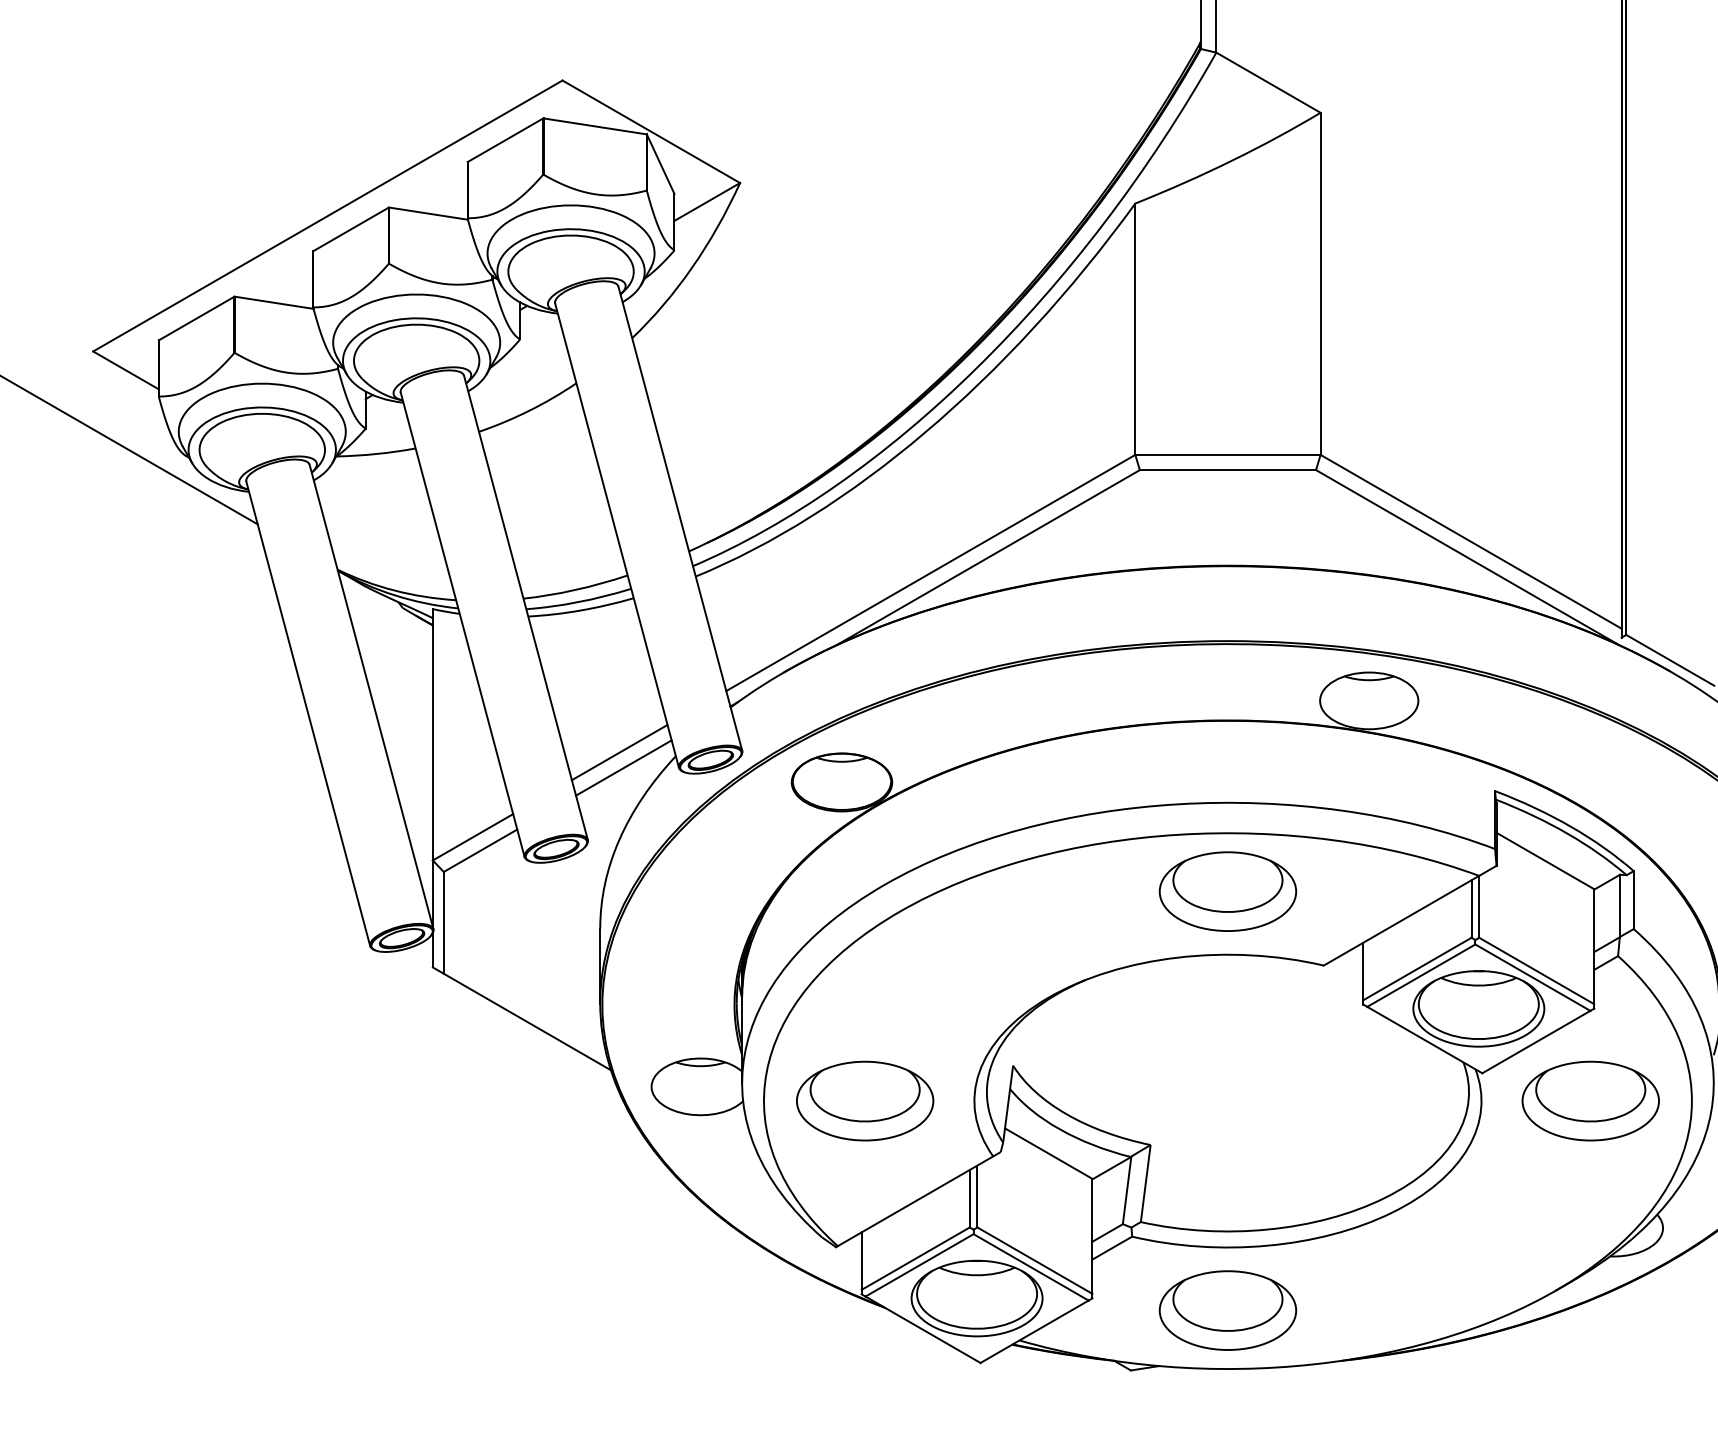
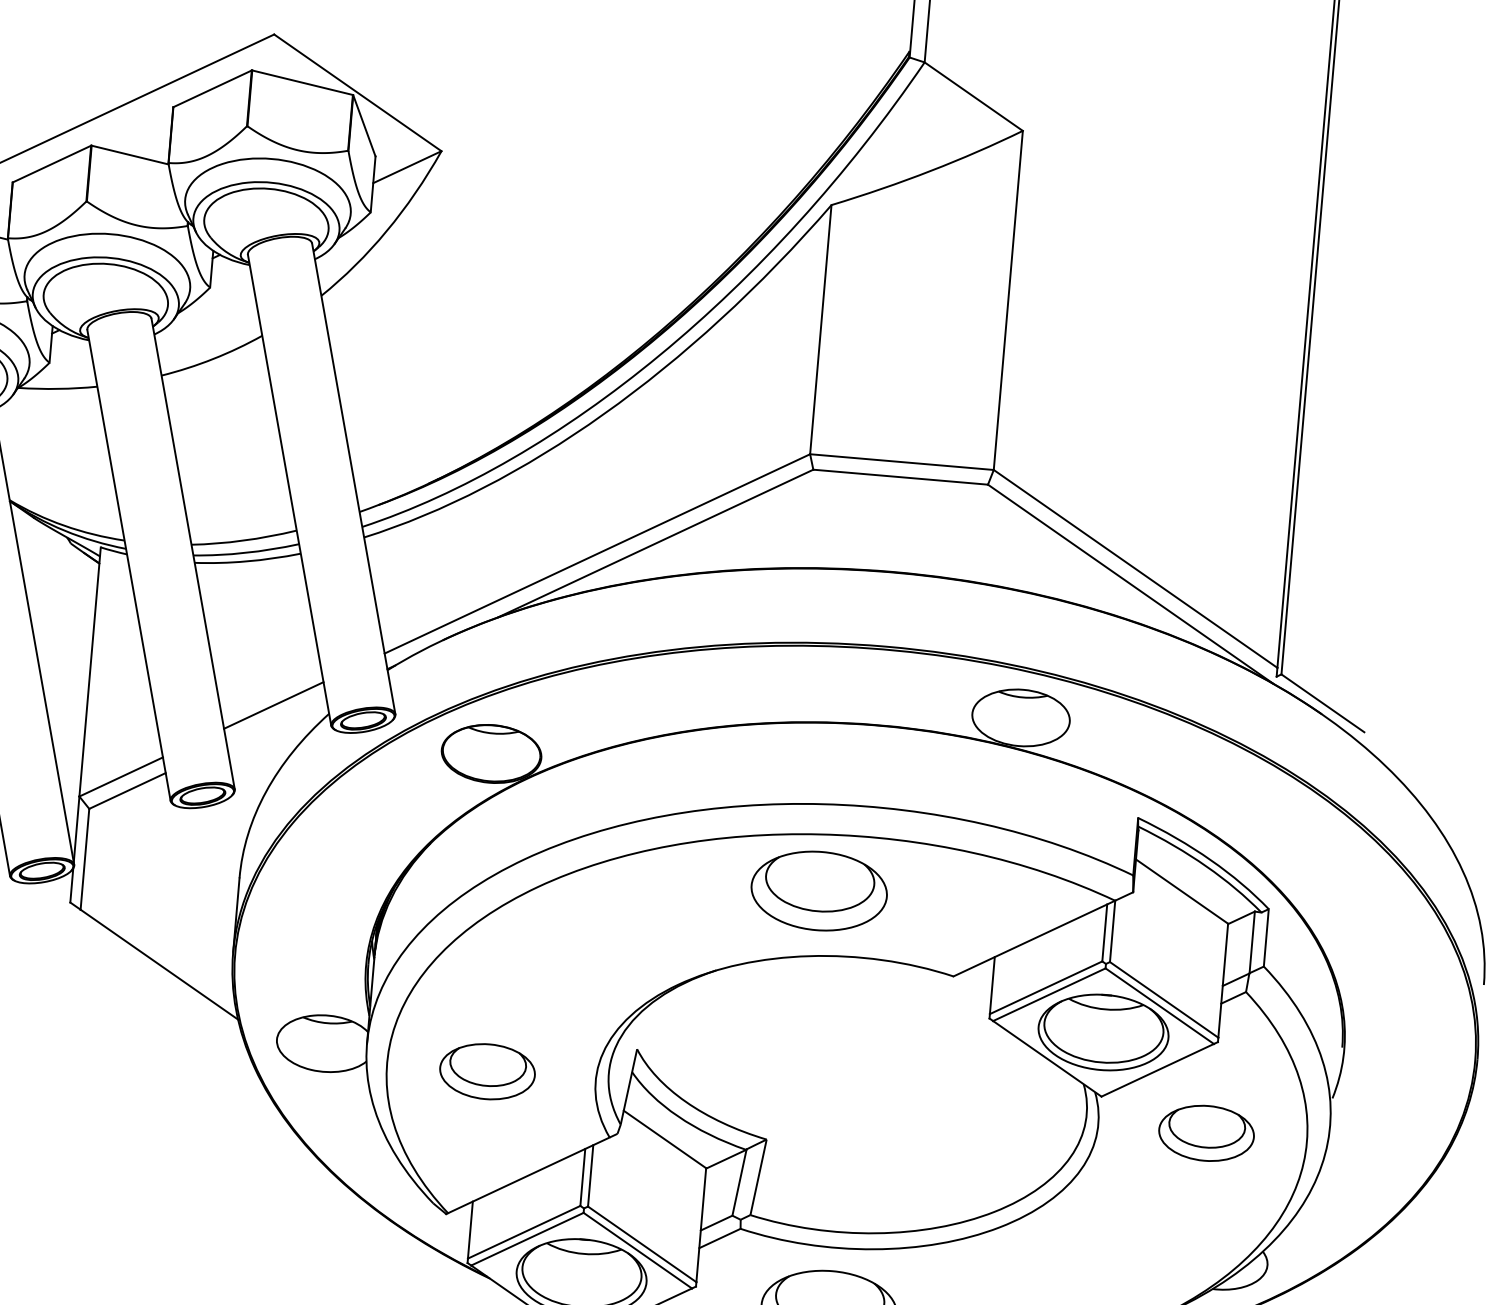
line: (623, 767) -> (276, 720), removed
part: (1227, 891) -> (818, 890), moved
part: (865, 1100) -> (487, 1071), size x0.7
part: (1590, 1100) -> (1206, 1132), size x0.7

